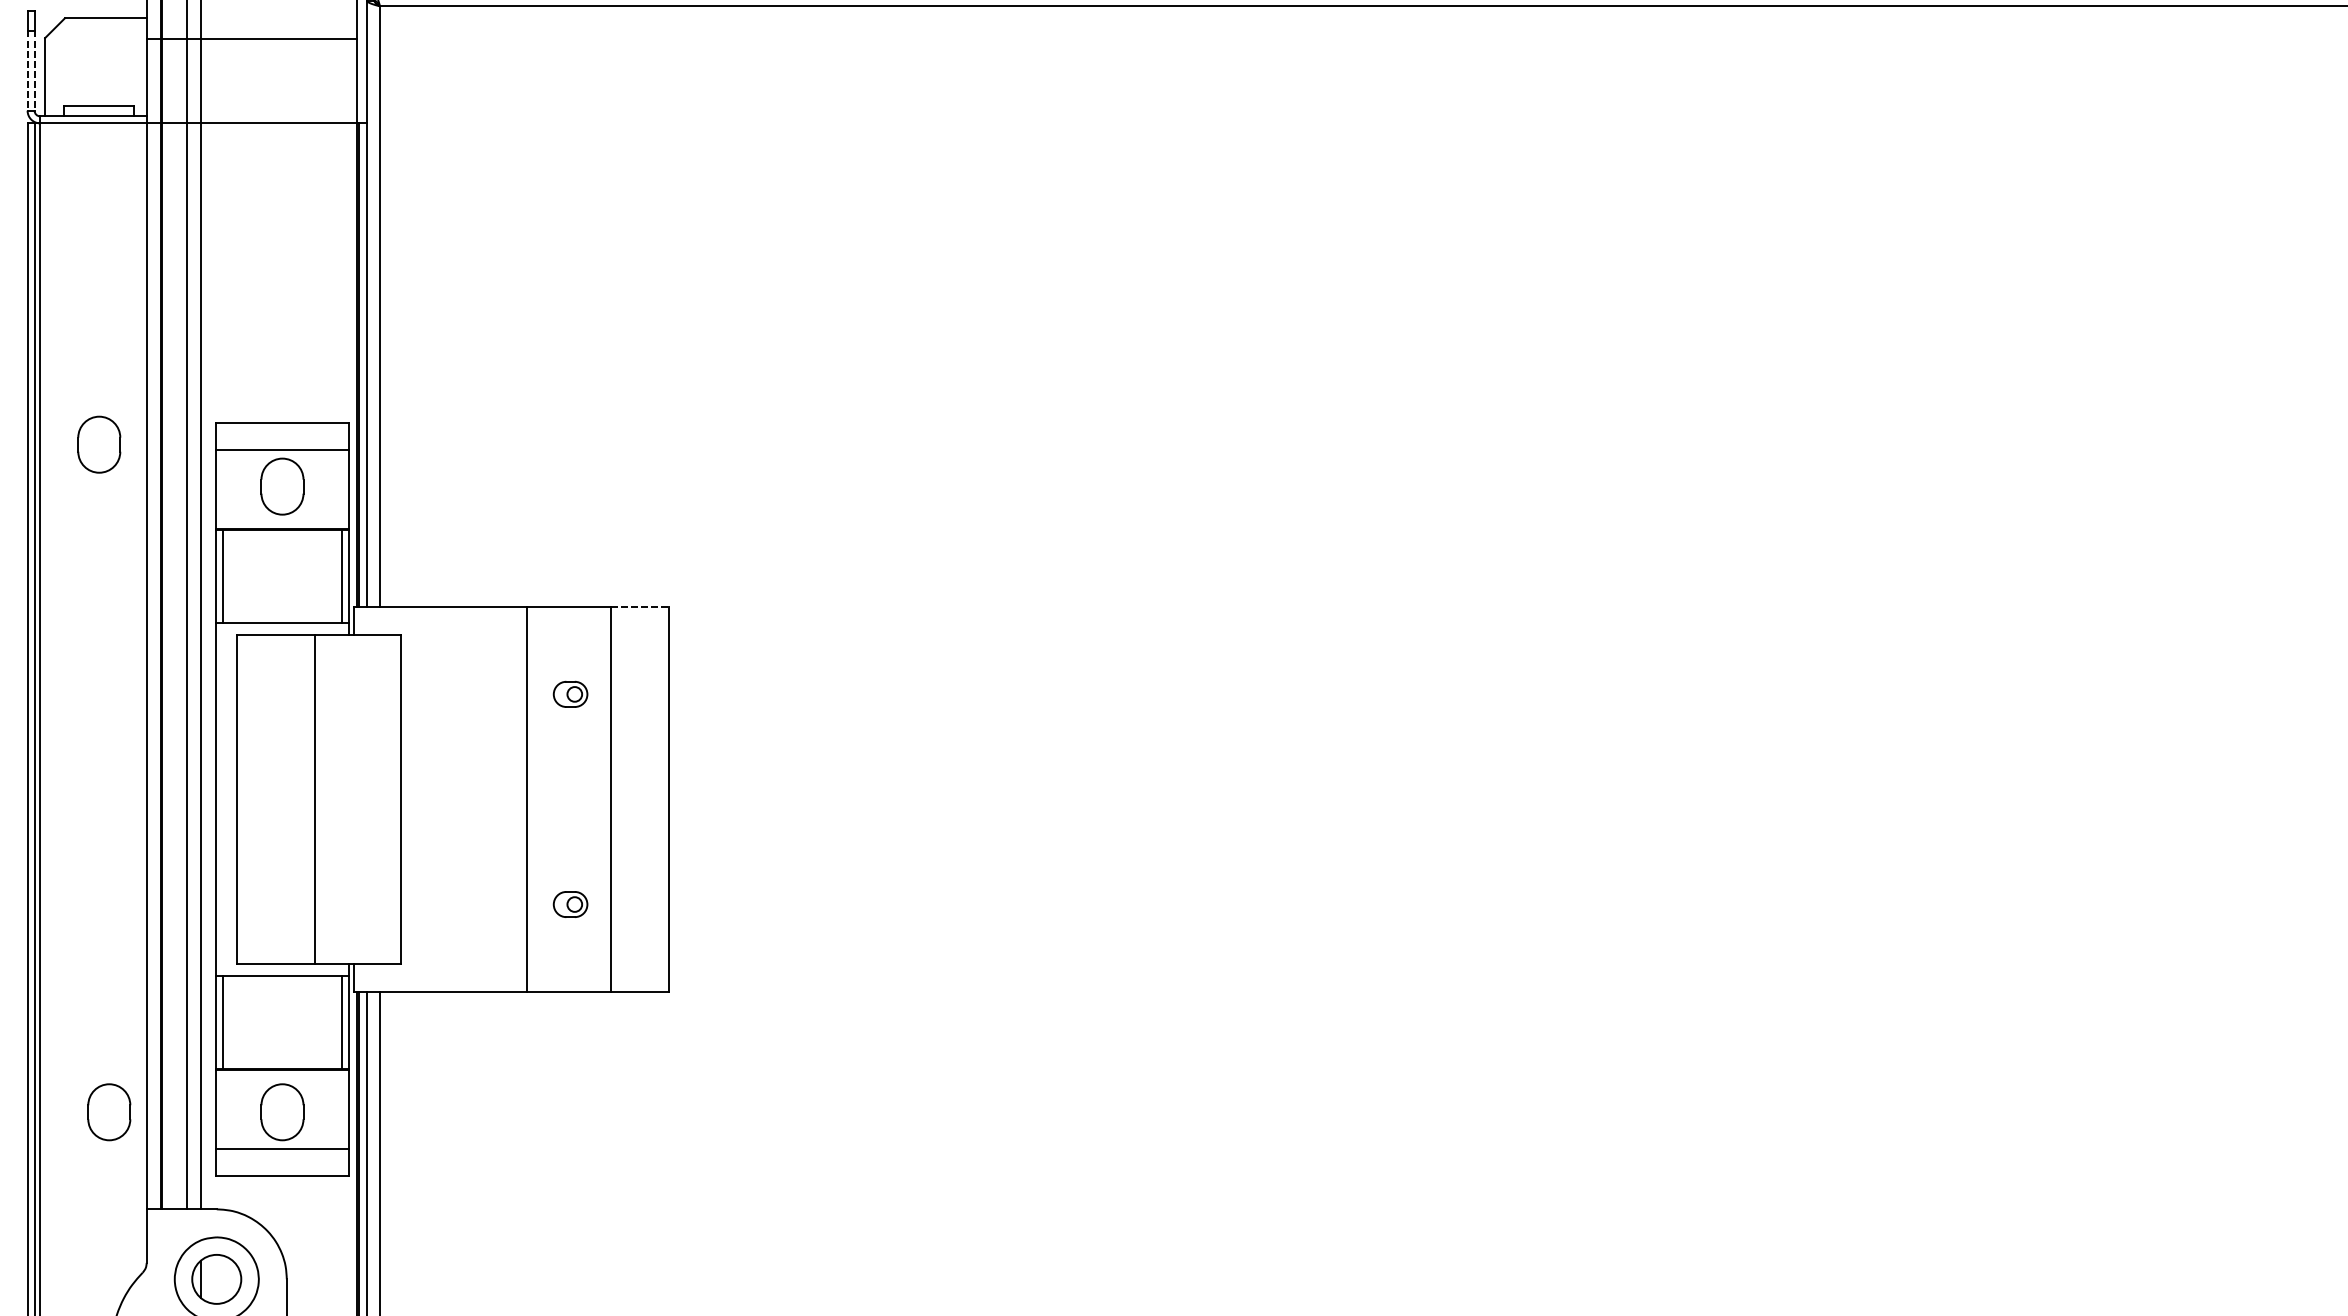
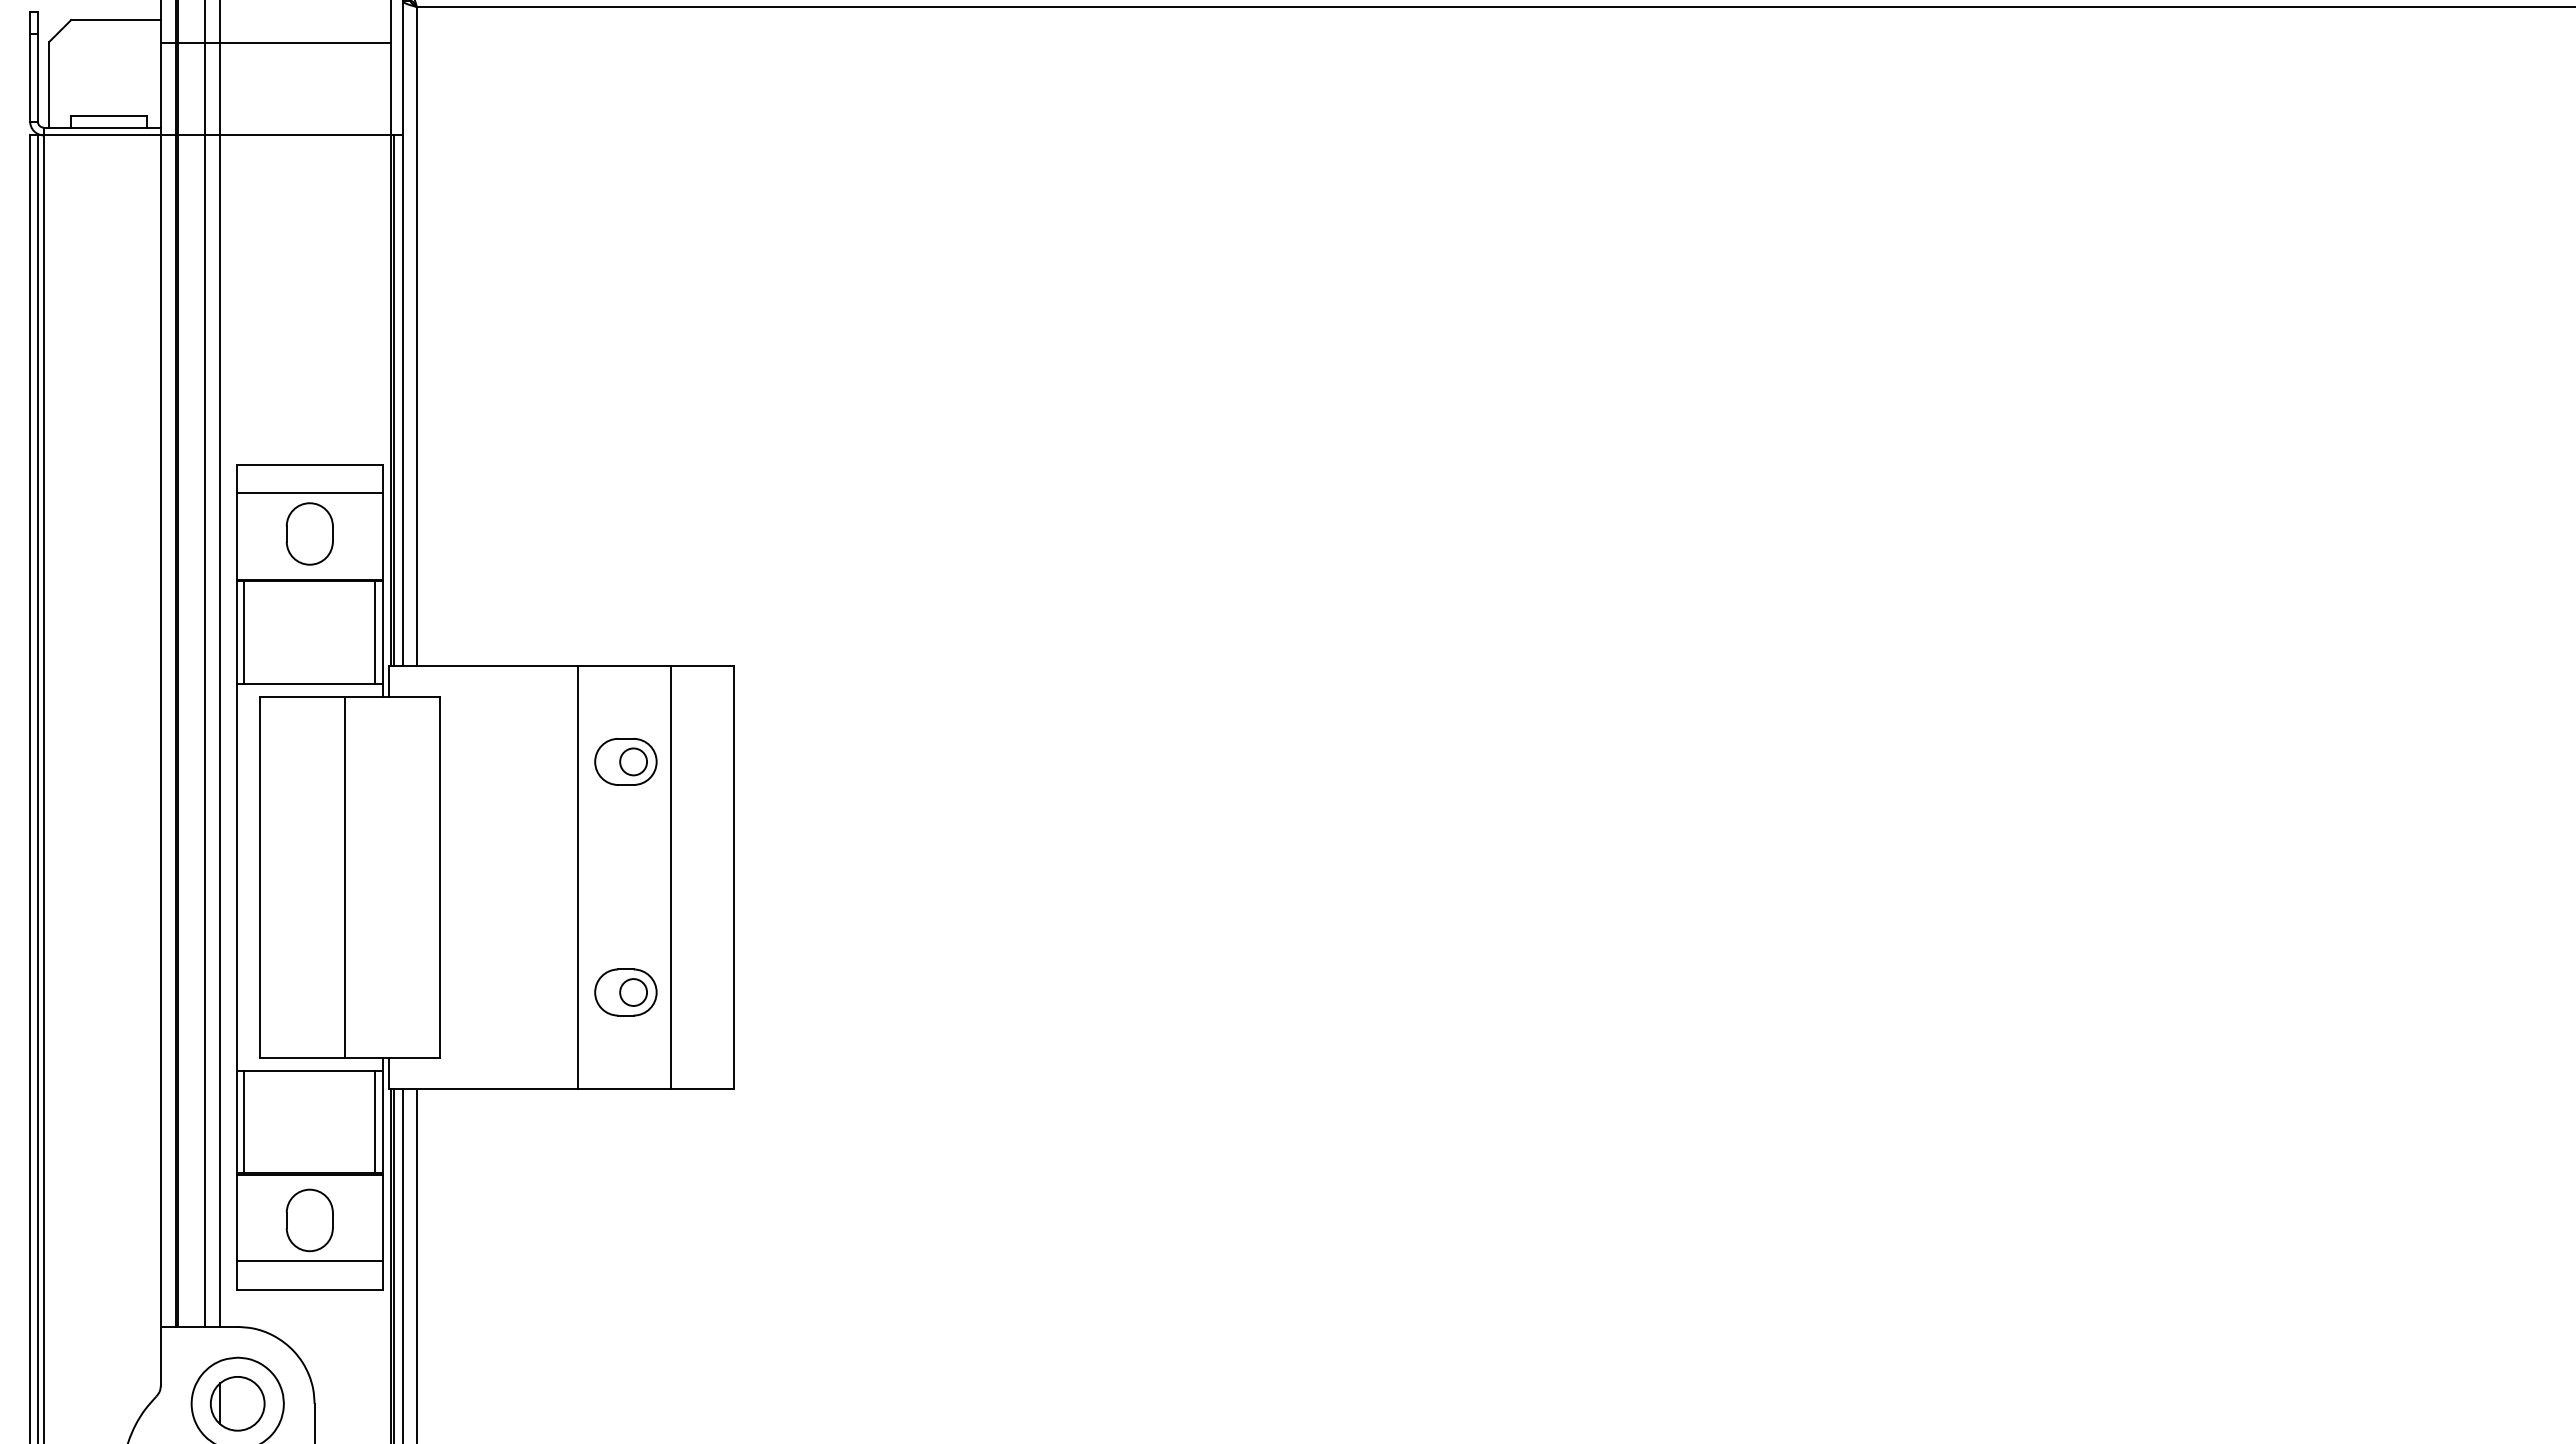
line: (27, 70) -> (30, 77), dashed -> solid
line: (34, 70) -> (37, 77), dashed -> solid
part: (99, 444) -> (108, 487), removed
line: (640, 606) -> (702, 665), dashed -> solid
part: (570, 694) -> (625, 761), size x1.67
part: (570, 904) -> (625, 992), size x1.67
part: (109, 1112) -> (119, 1220), removed

